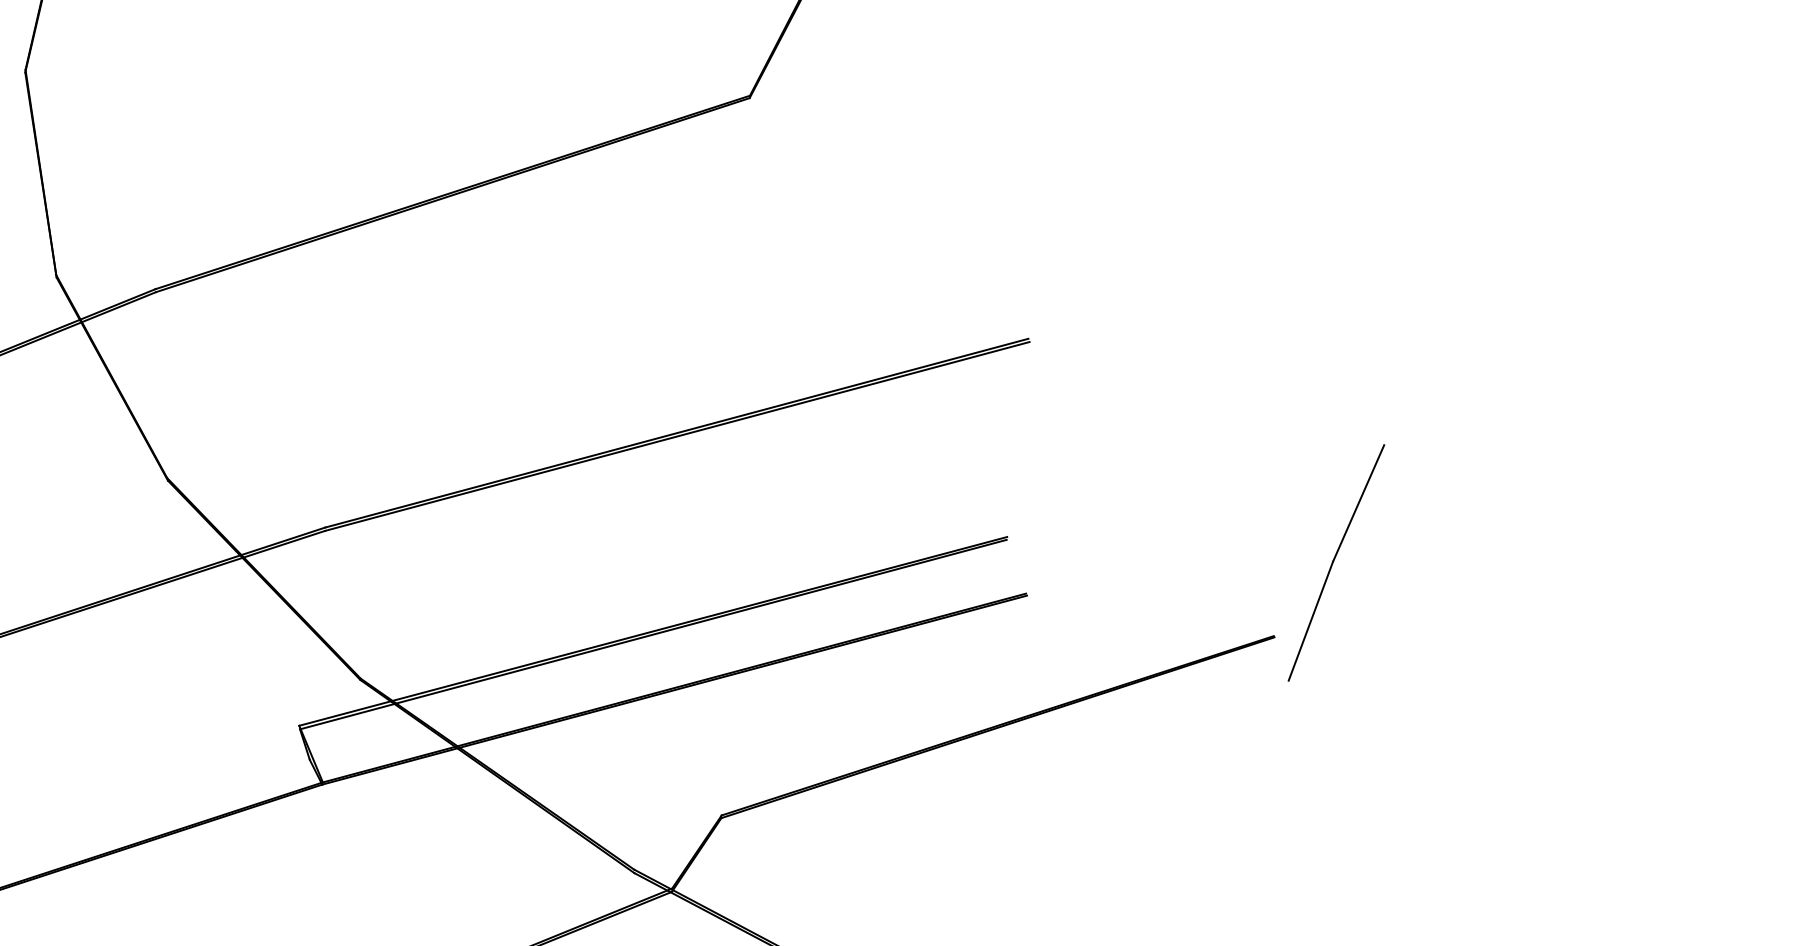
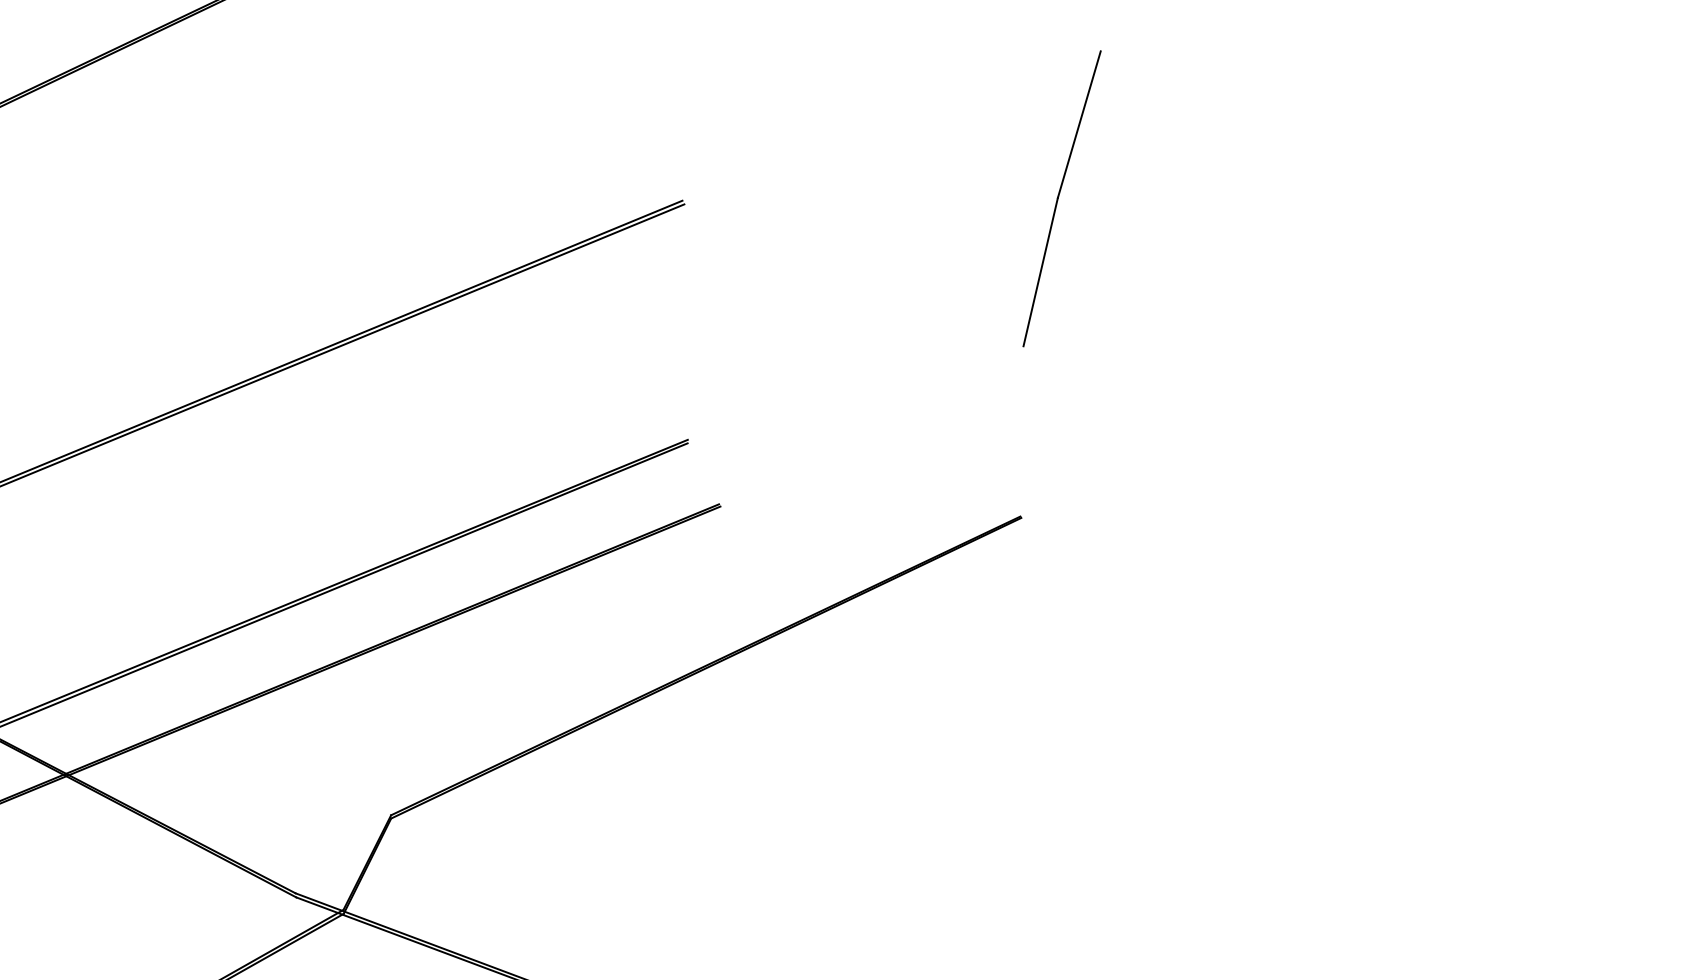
part: (1336, 562) -> (1062, 198), moved

